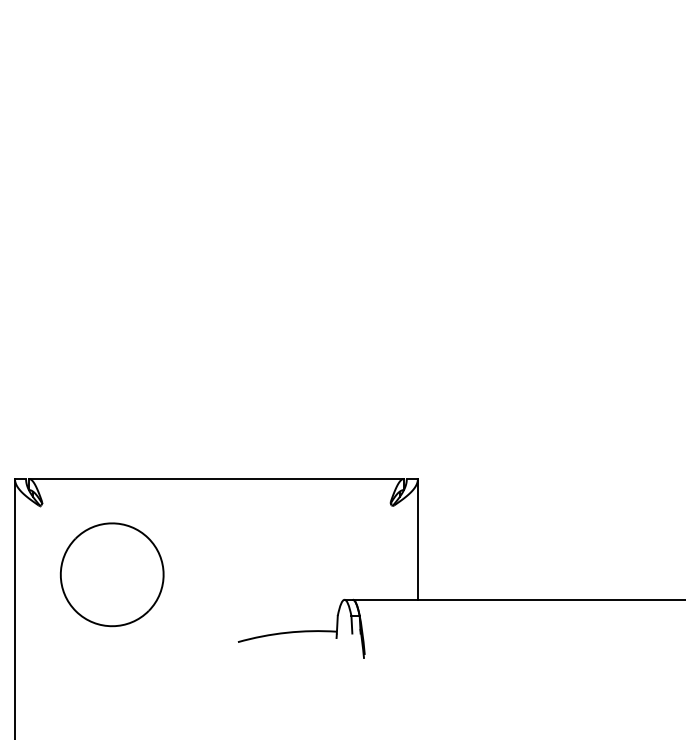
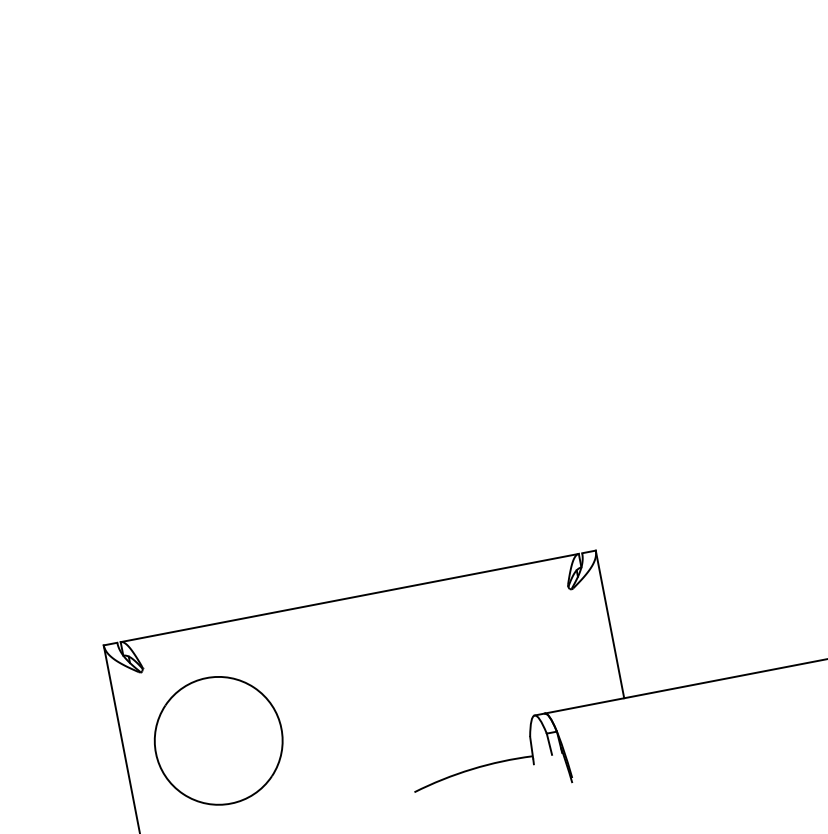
part: (111, 574) -> (217, 740), moved

